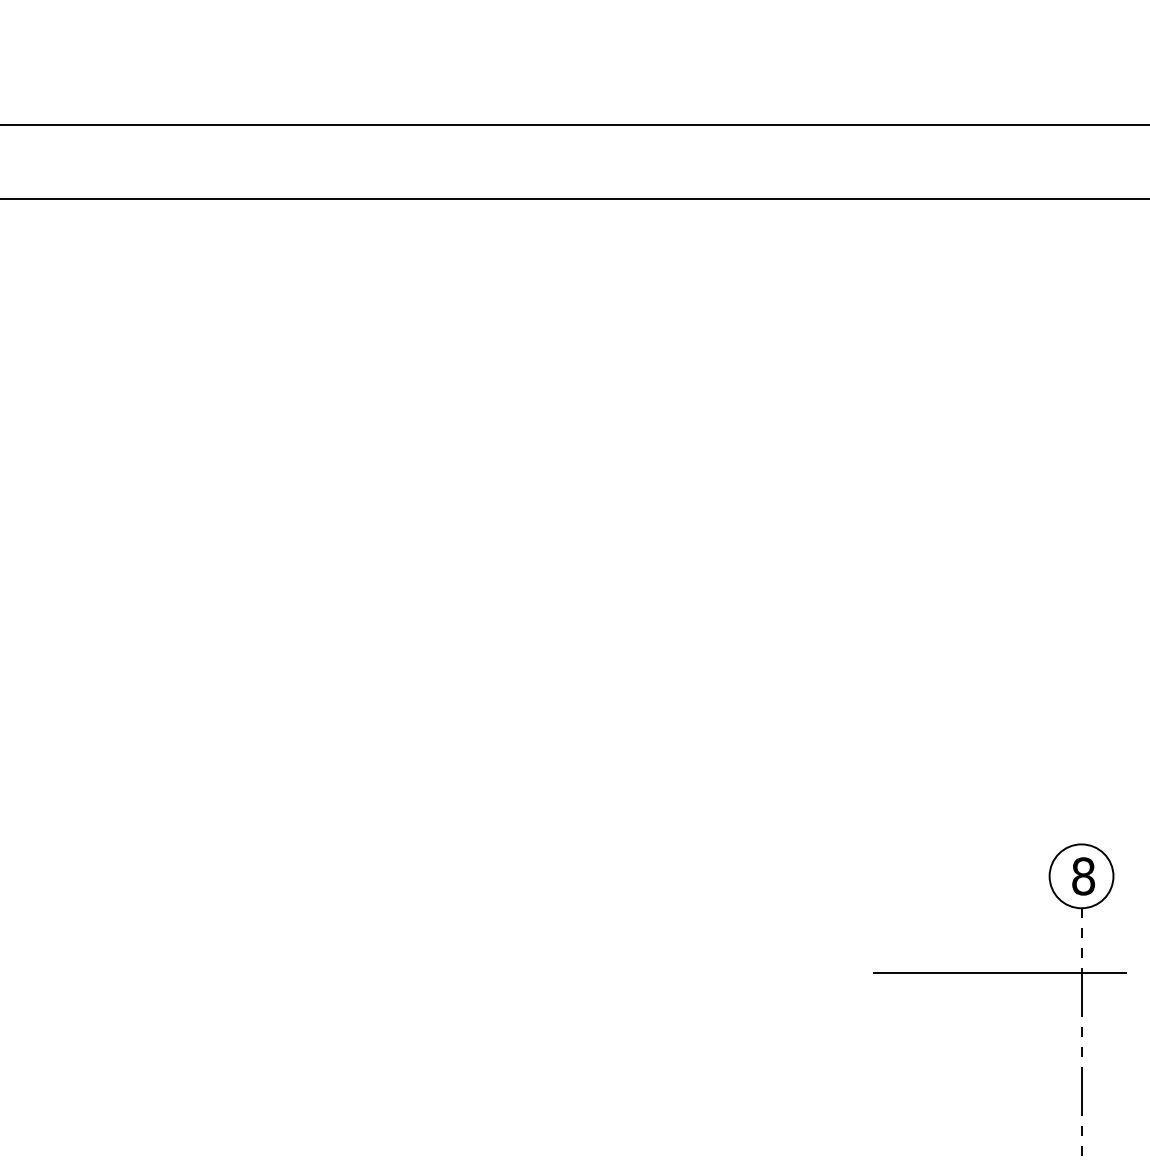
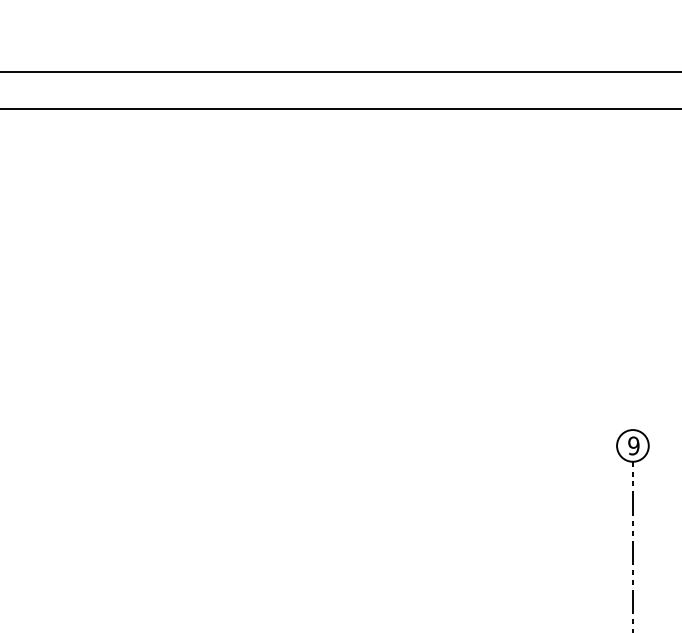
text: (1082, 875) -> (633, 445), 8 -> 9
line: (998, 972) -> (591, 493), removed

